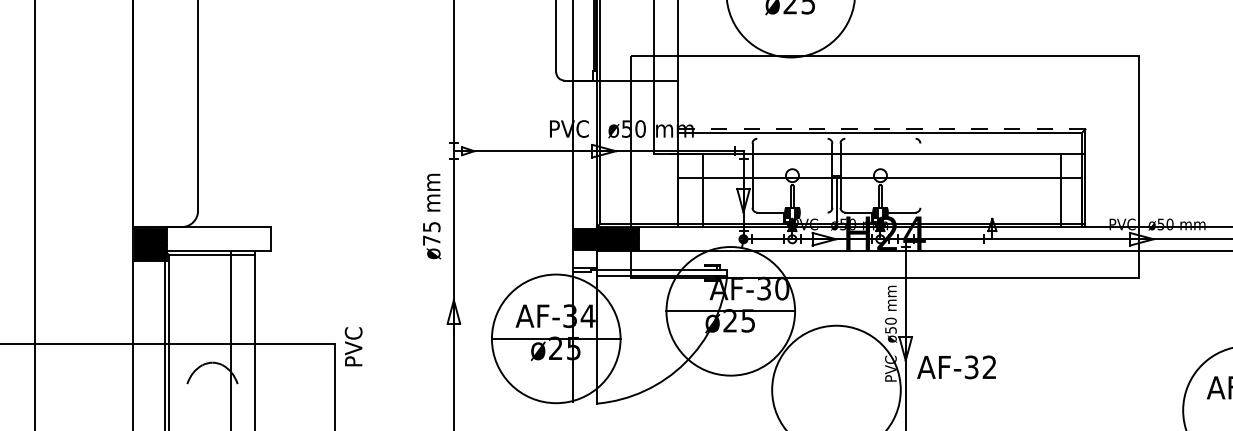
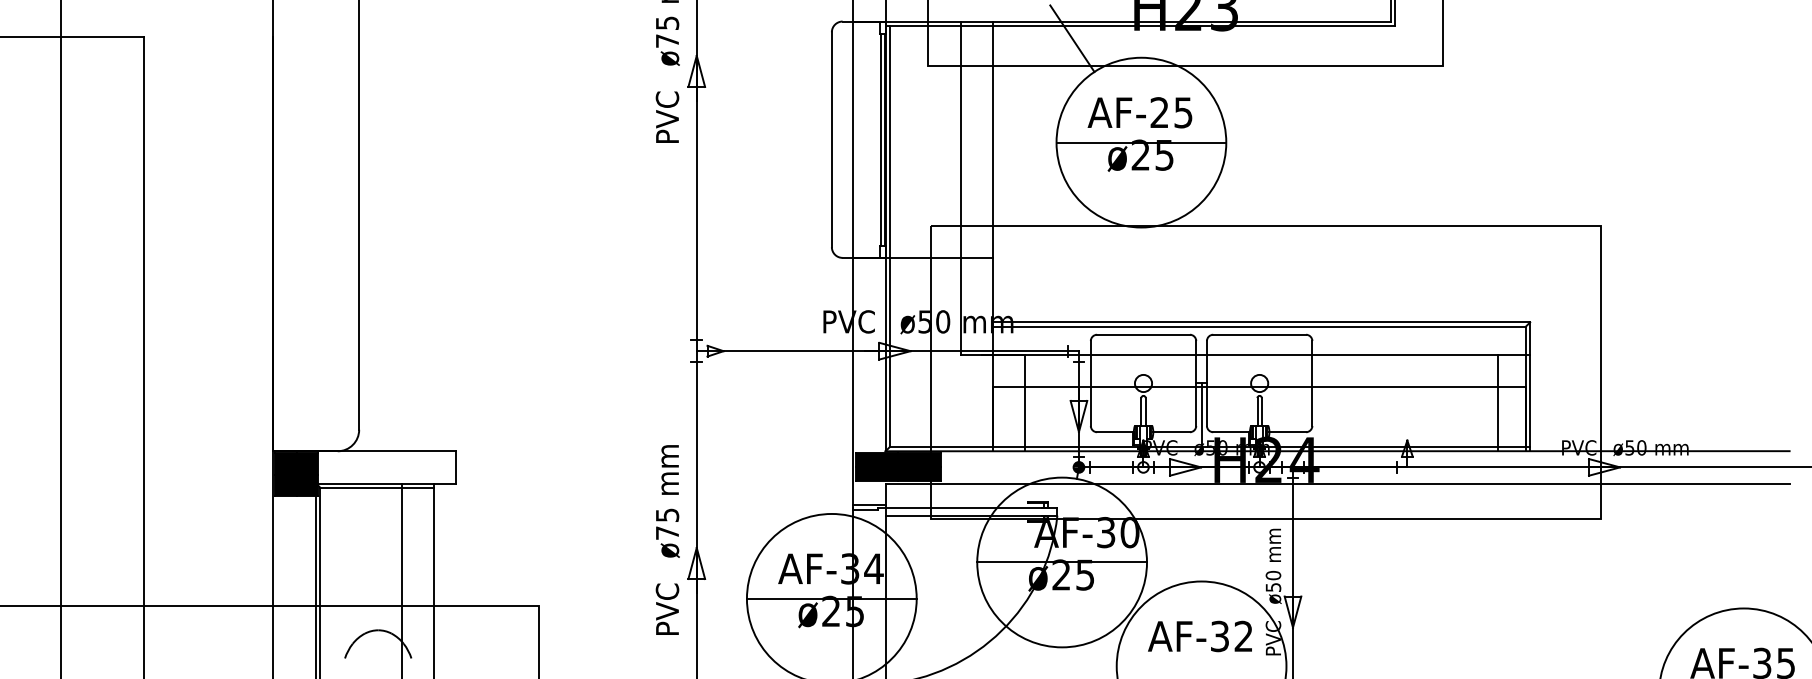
line: (881, 129) -> (1261, 322), dashed -> solid
line: (792, 138) -> (1143, 334), added
line: (880, 138) -> (1259, 334), added
line: (920, 175) -> (1312, 383), added
line: (813, 212) -> (1171, 432), added
text: (431, 216) -> (667, 501), moved
text: (353, 346) -> (667, 608), moved
text: (956, 367) -> (1199, 636), moved

